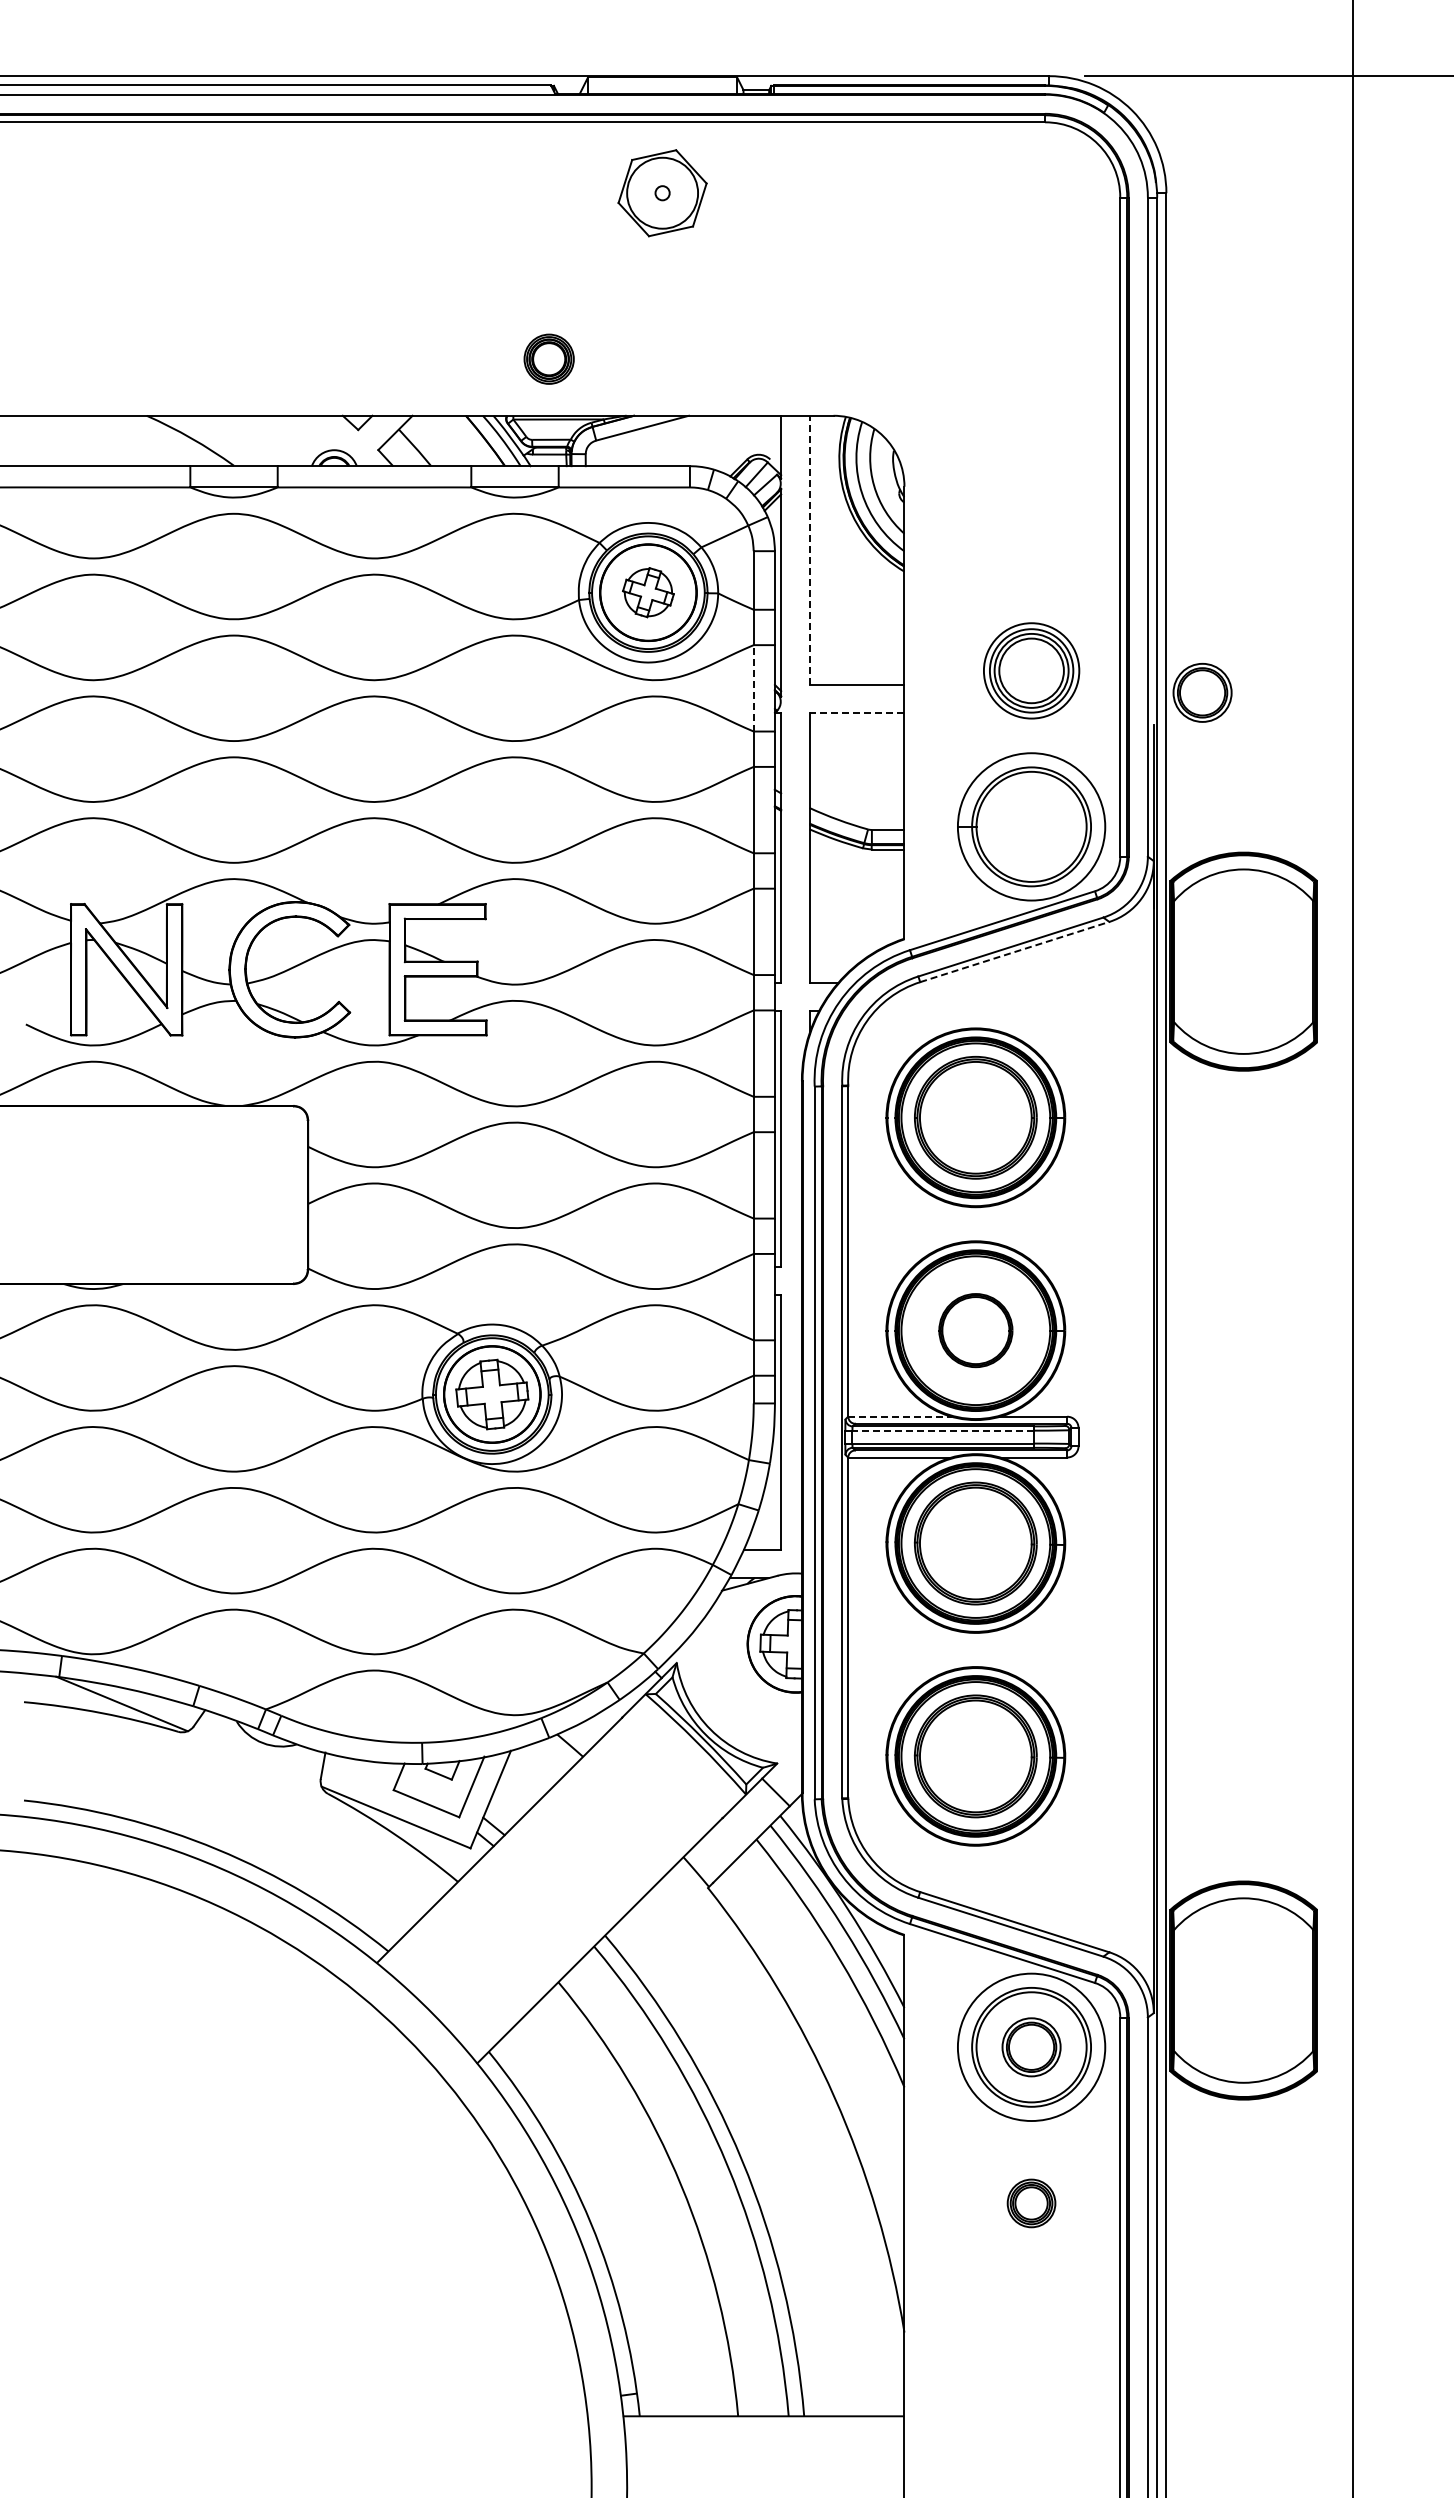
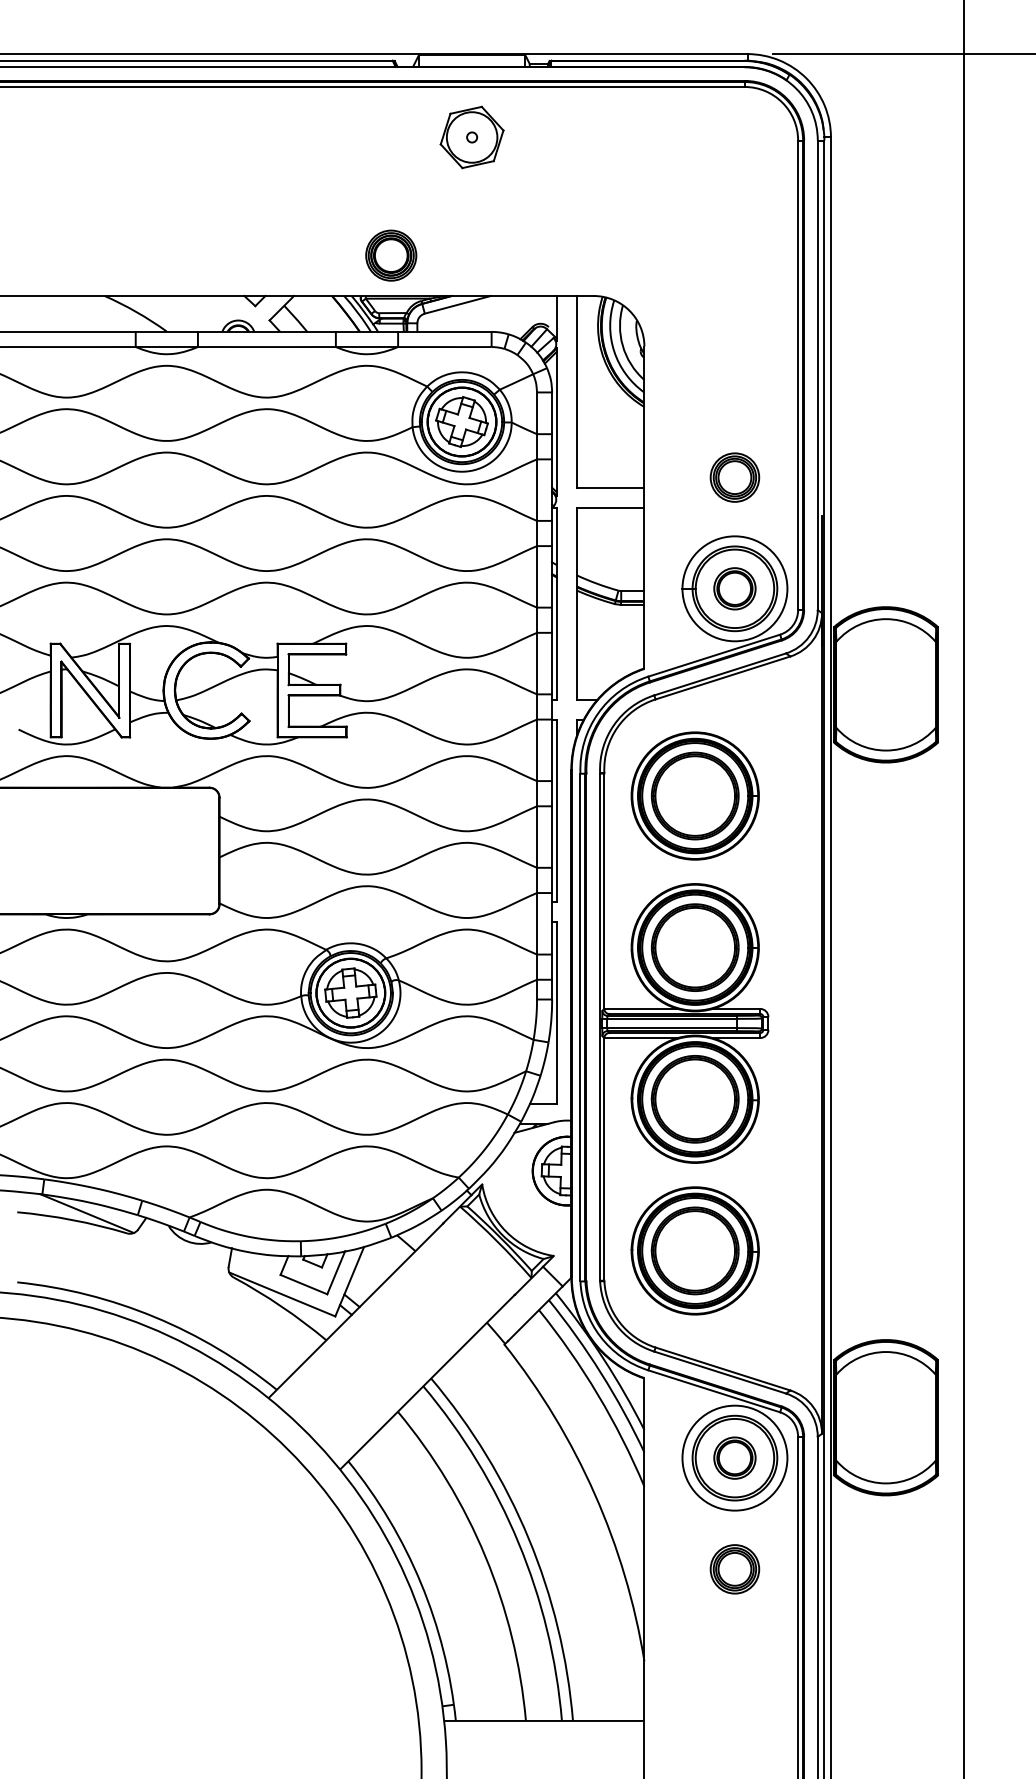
part: (549, 359) -> (391, 255), size x1.43
line: (809, 550) -> (576, 391), dashed -> solid
part: (648, 592) -> (462, 421), size x1.43
part: (1031, 670) -> (734, 477), size x0.71
line: (753, 687) -> (536, 489), dashed -> solid
part: (1202, 692) -> (734, 588), moved
line: (856, 713) -> (610, 508), dashed -> solid
line: (1015, 951) -> (723, 677), dashed -> solid
part: (975, 1330) -> (695, 947), size x1.67
line: (899, 1416) -> (640, 1008), dashed -> solid
line: (943, 1430) -> (672, 1018), dashed -> solid
part: (1031, 2203) -> (734, 1569), size x1.43

